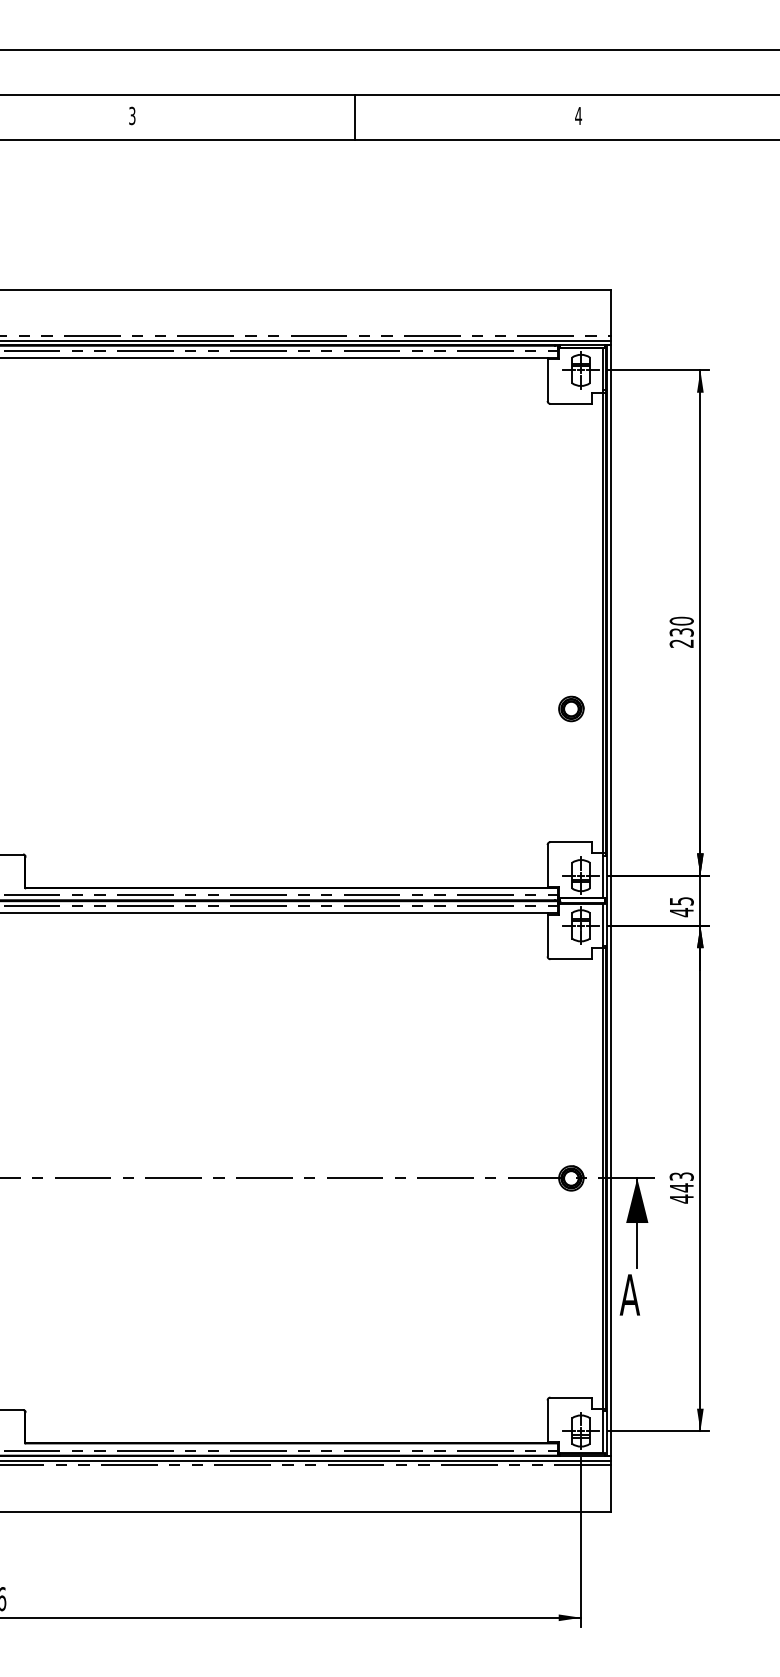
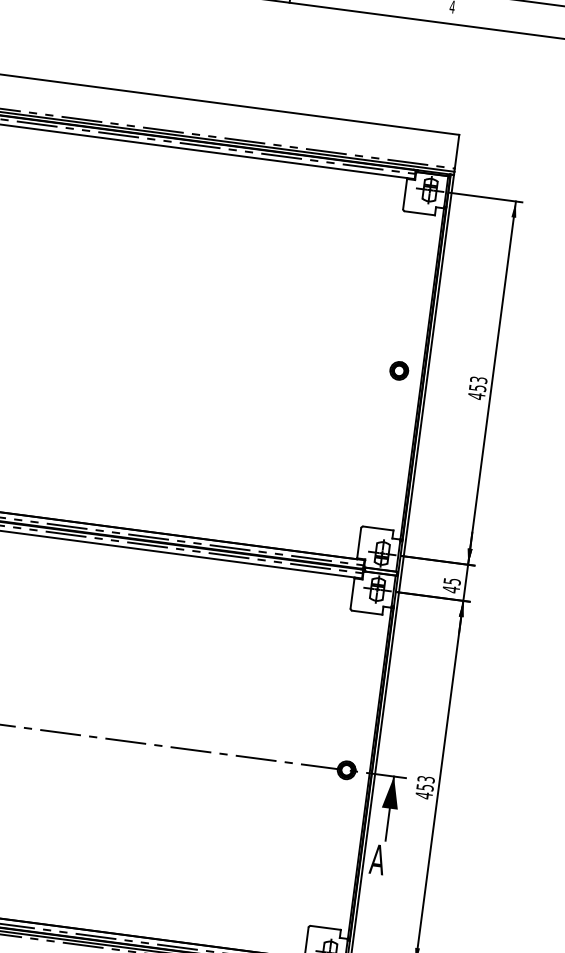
text: (681, 632) -> (477, 388), 230 -> 453
part: (571, 708) -> (399, 370), moved
text: (681, 1187) -> (424, 787), 443 -> 453

